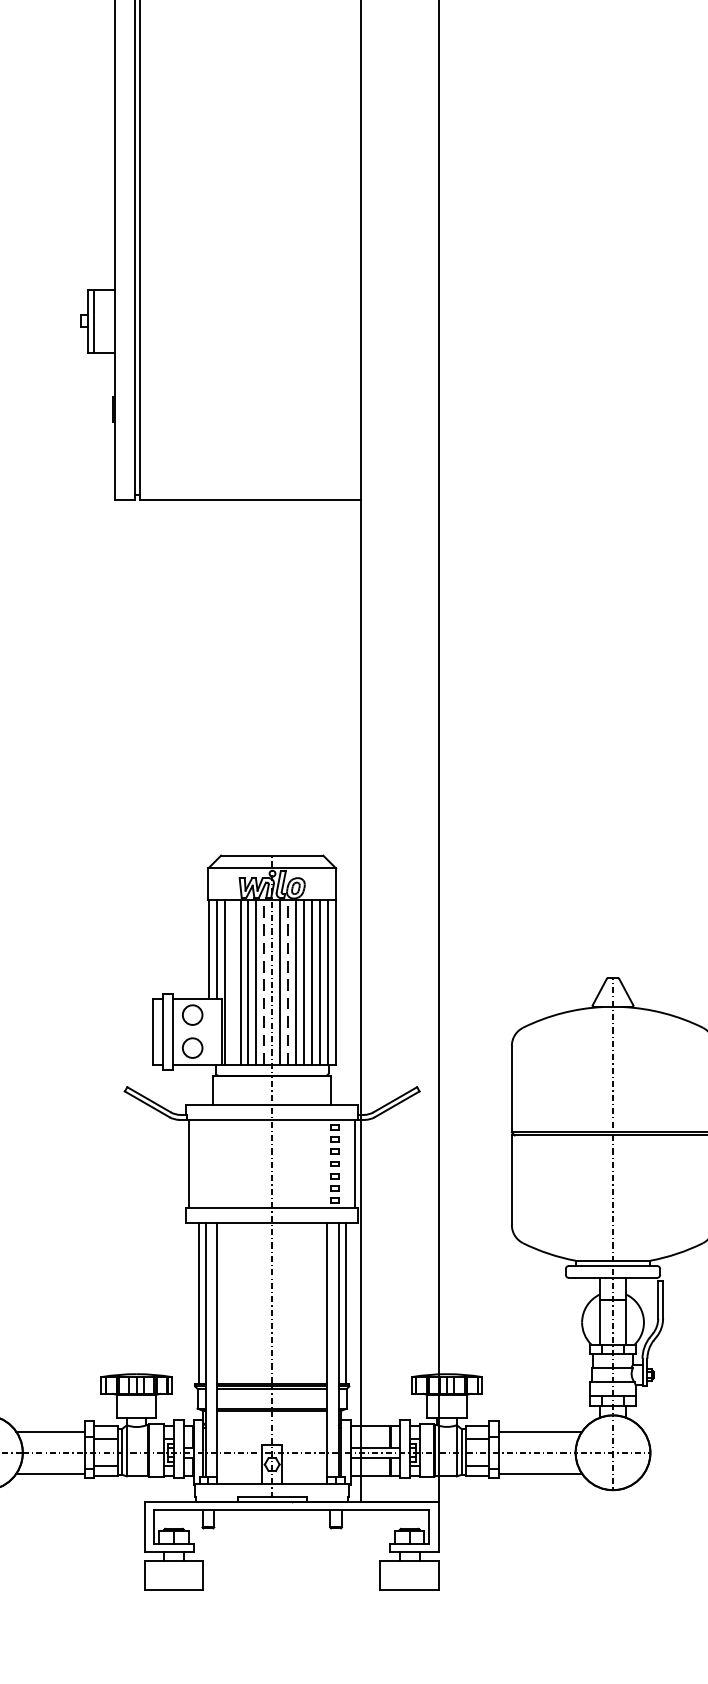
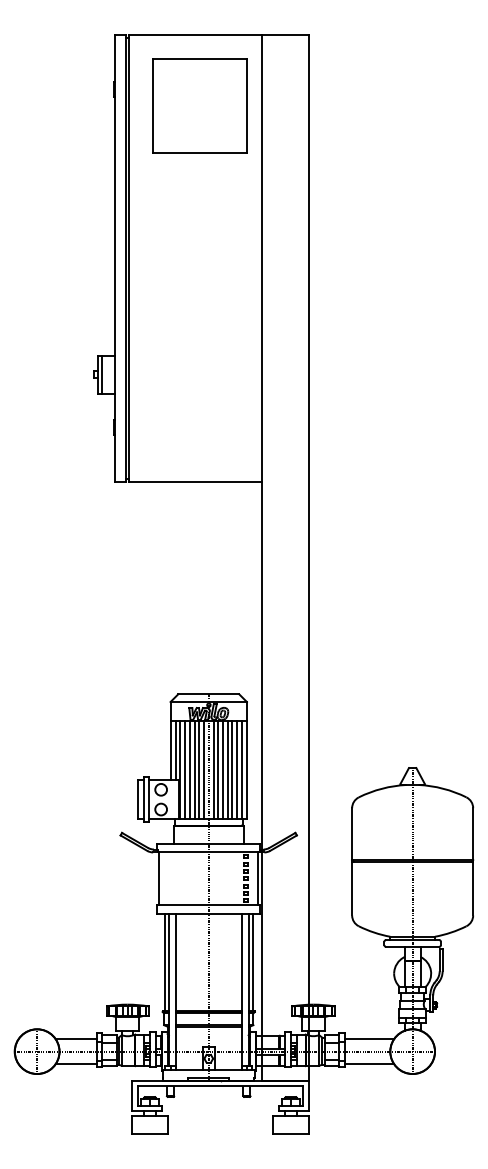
line: (233, 981) -> (185, 769), added
line: (263, 981) -> (203, 769), dashed -> solid
line: (288, 981) -> (218, 769), dashed -> solid

